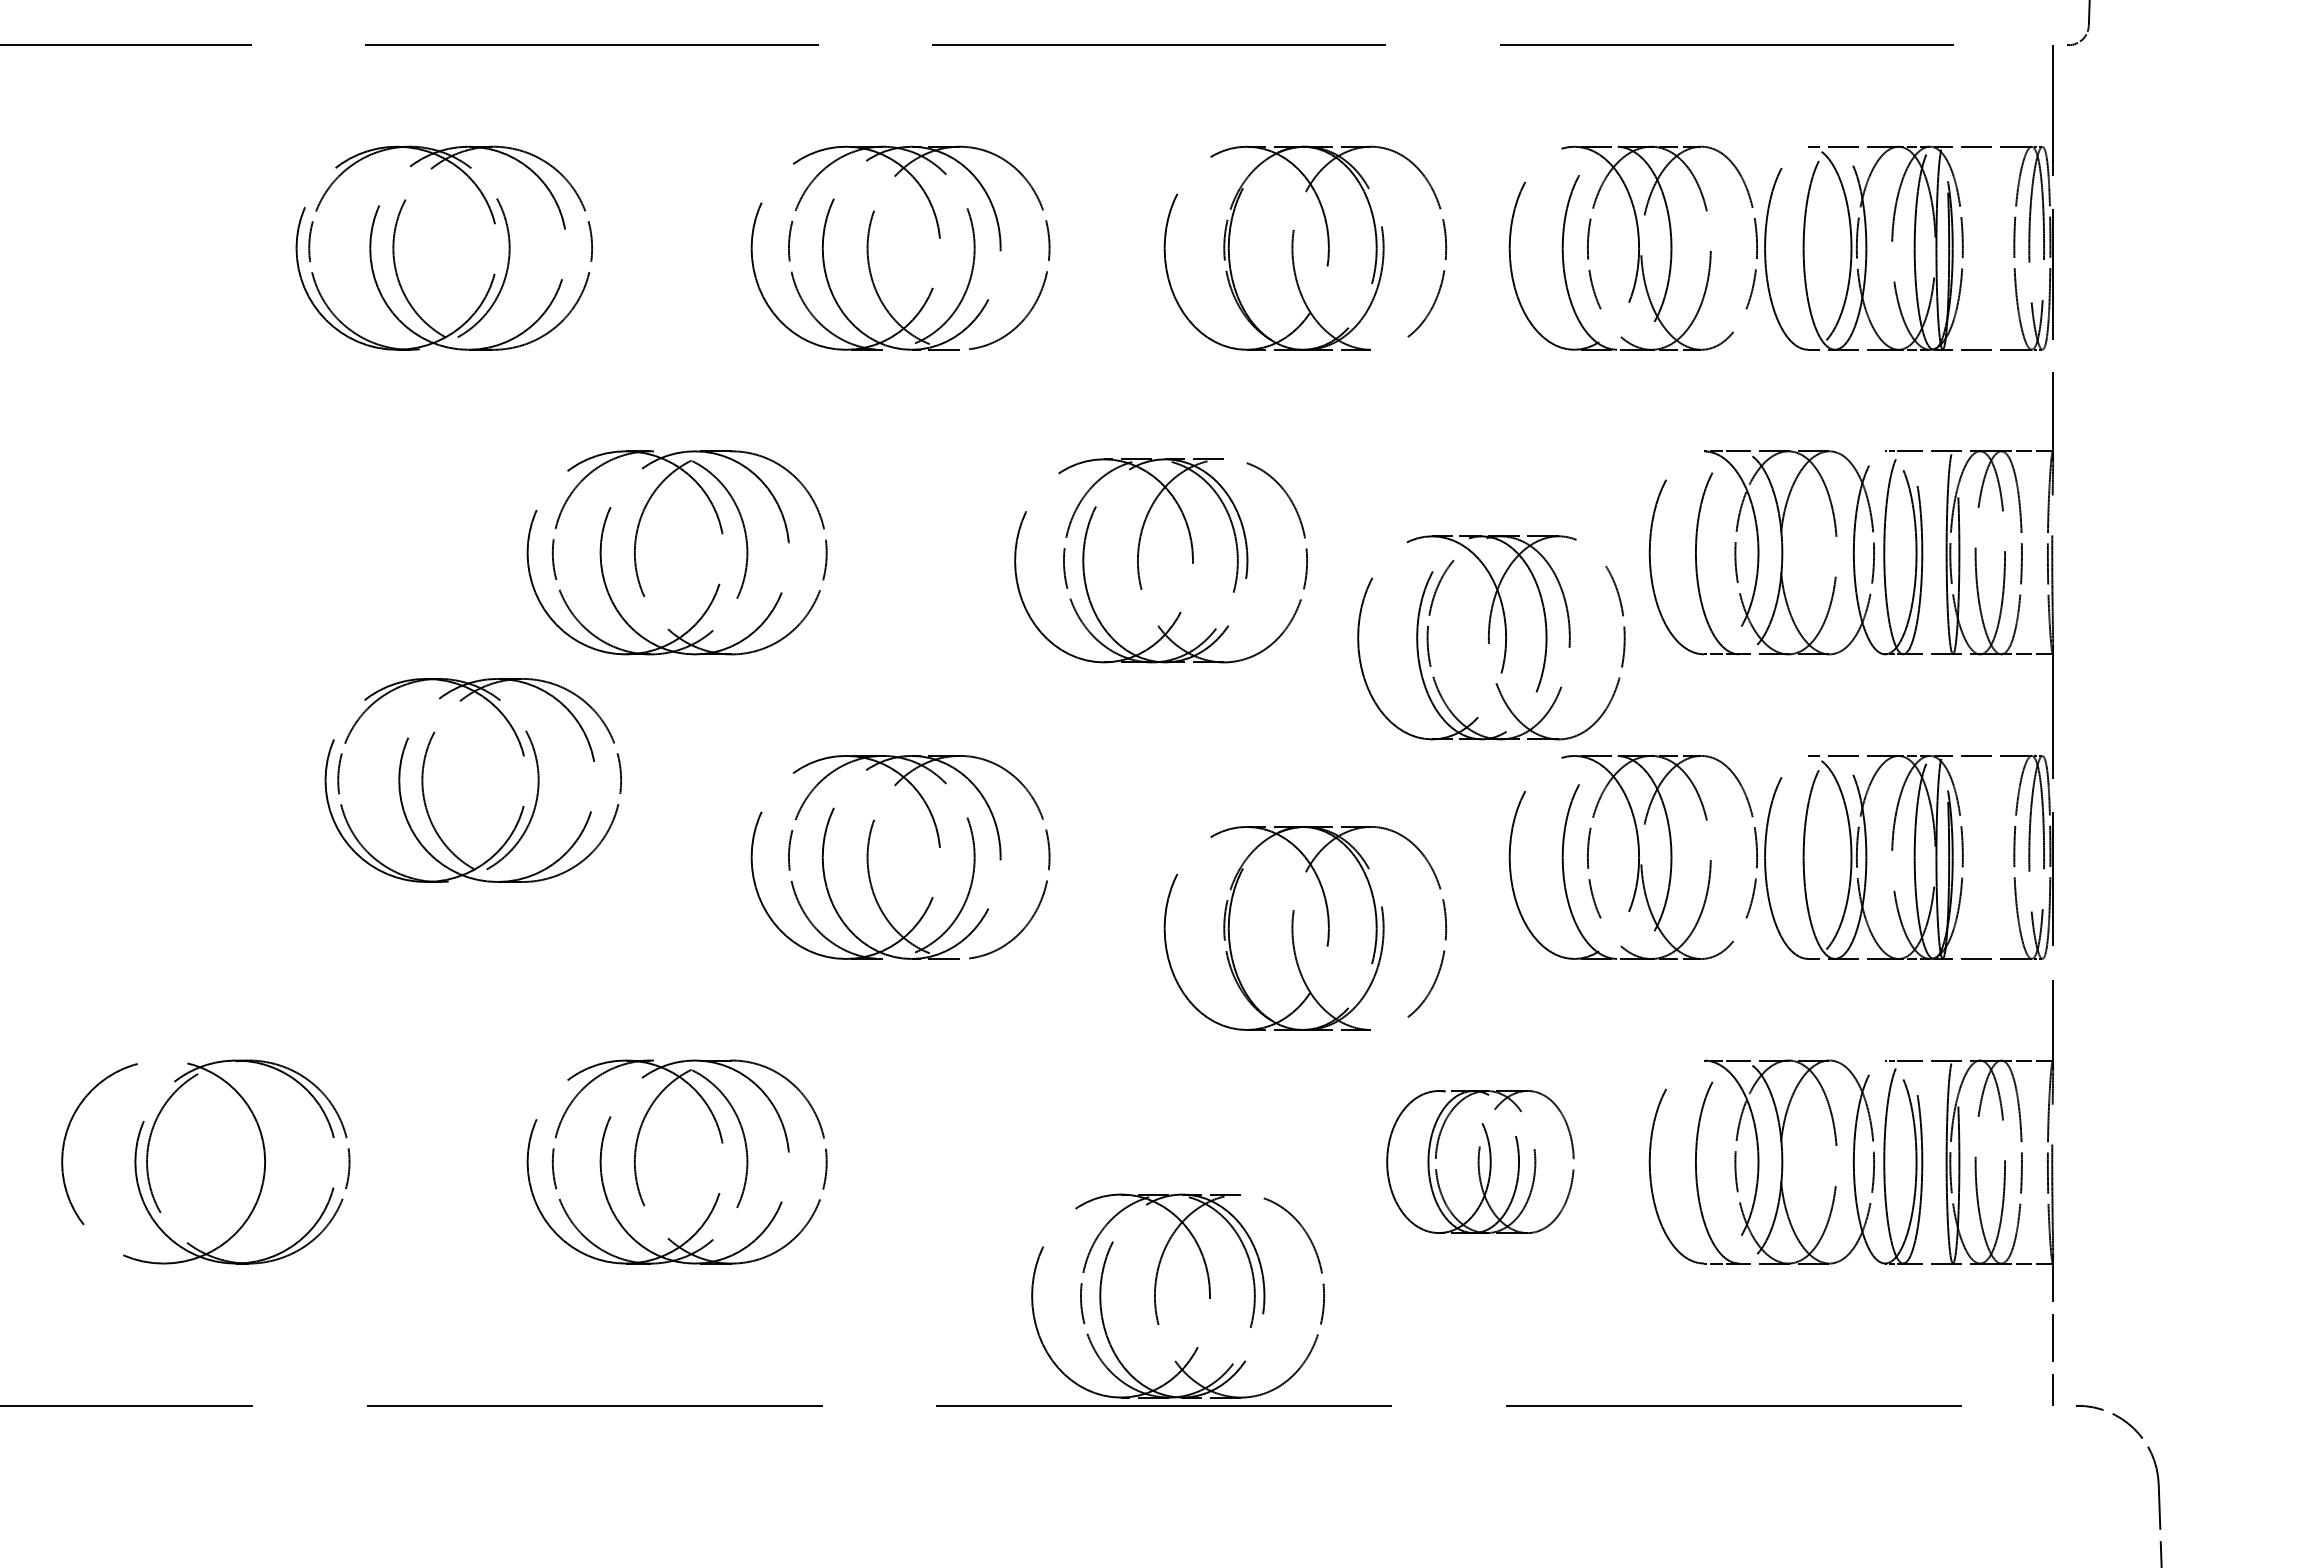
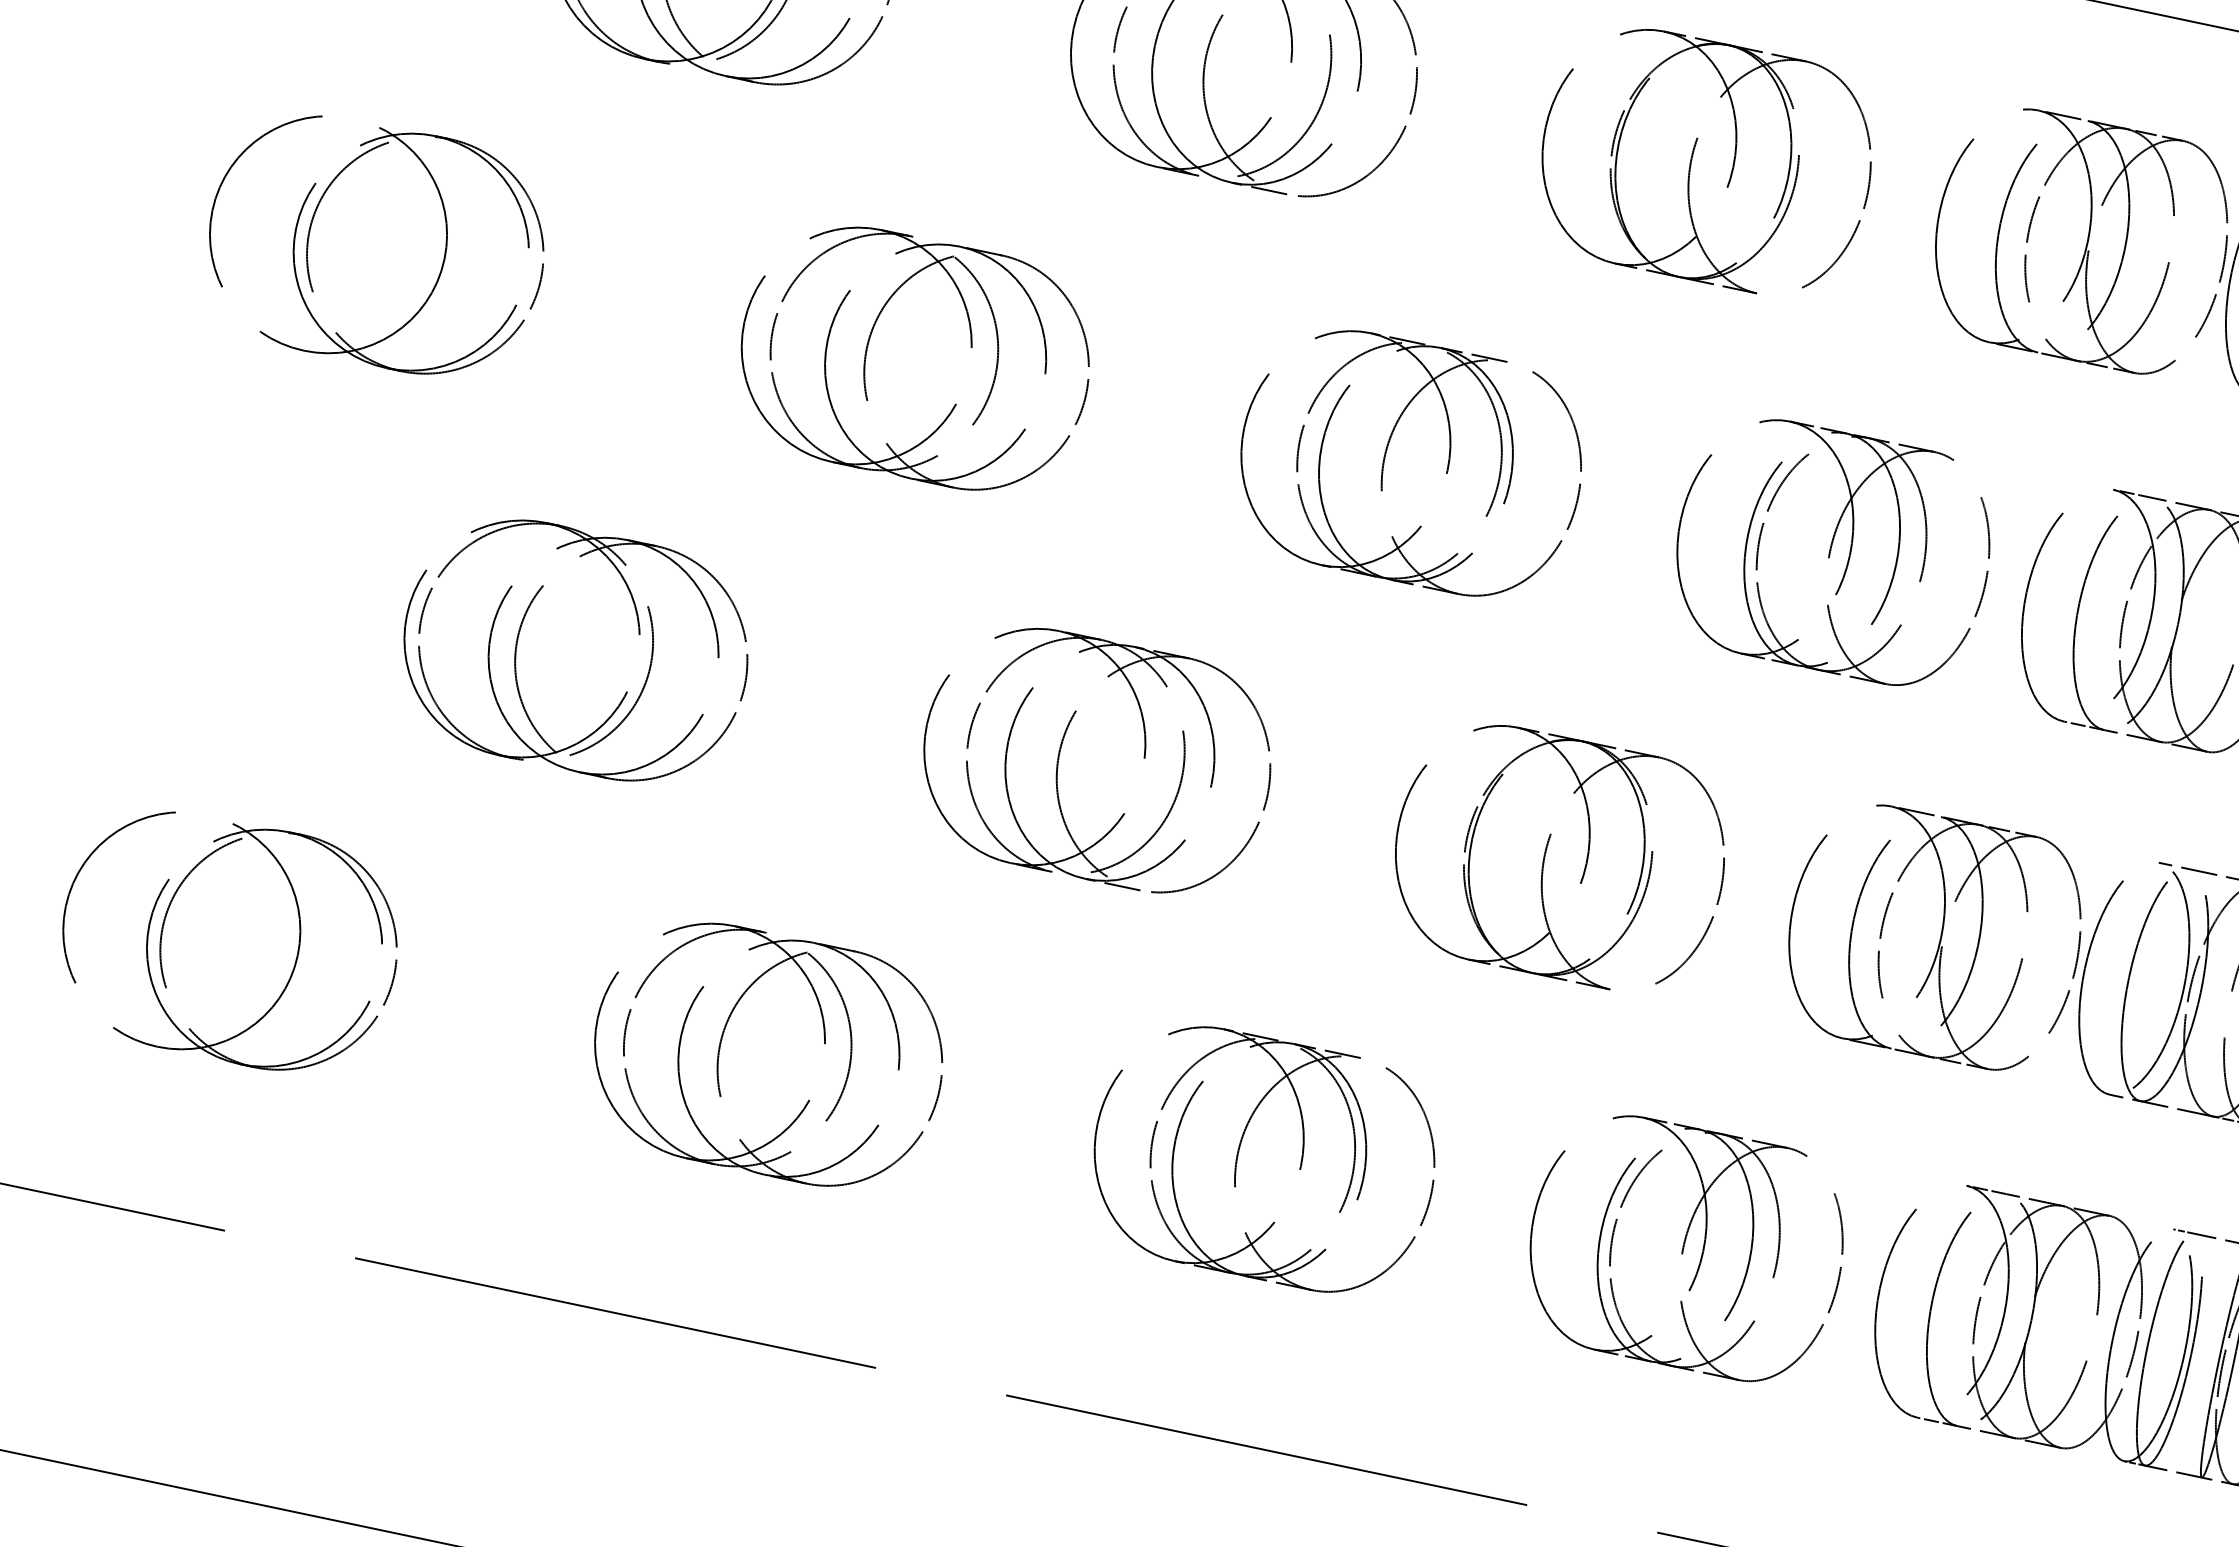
part: (148, 547) -> (312, 224), added
part: (1138, 560) -> (1385, 456), moved
part: (1491, 637) -> (1833, 551), moved
part: (423, 780) -> (518, 638), moved
part: (1293, 928) -> (1546, 854), moved
part: (1480, 1161) -> (1686, 1247), size x1.43
part: (1155, 1295) -> (1238, 1152), moved

